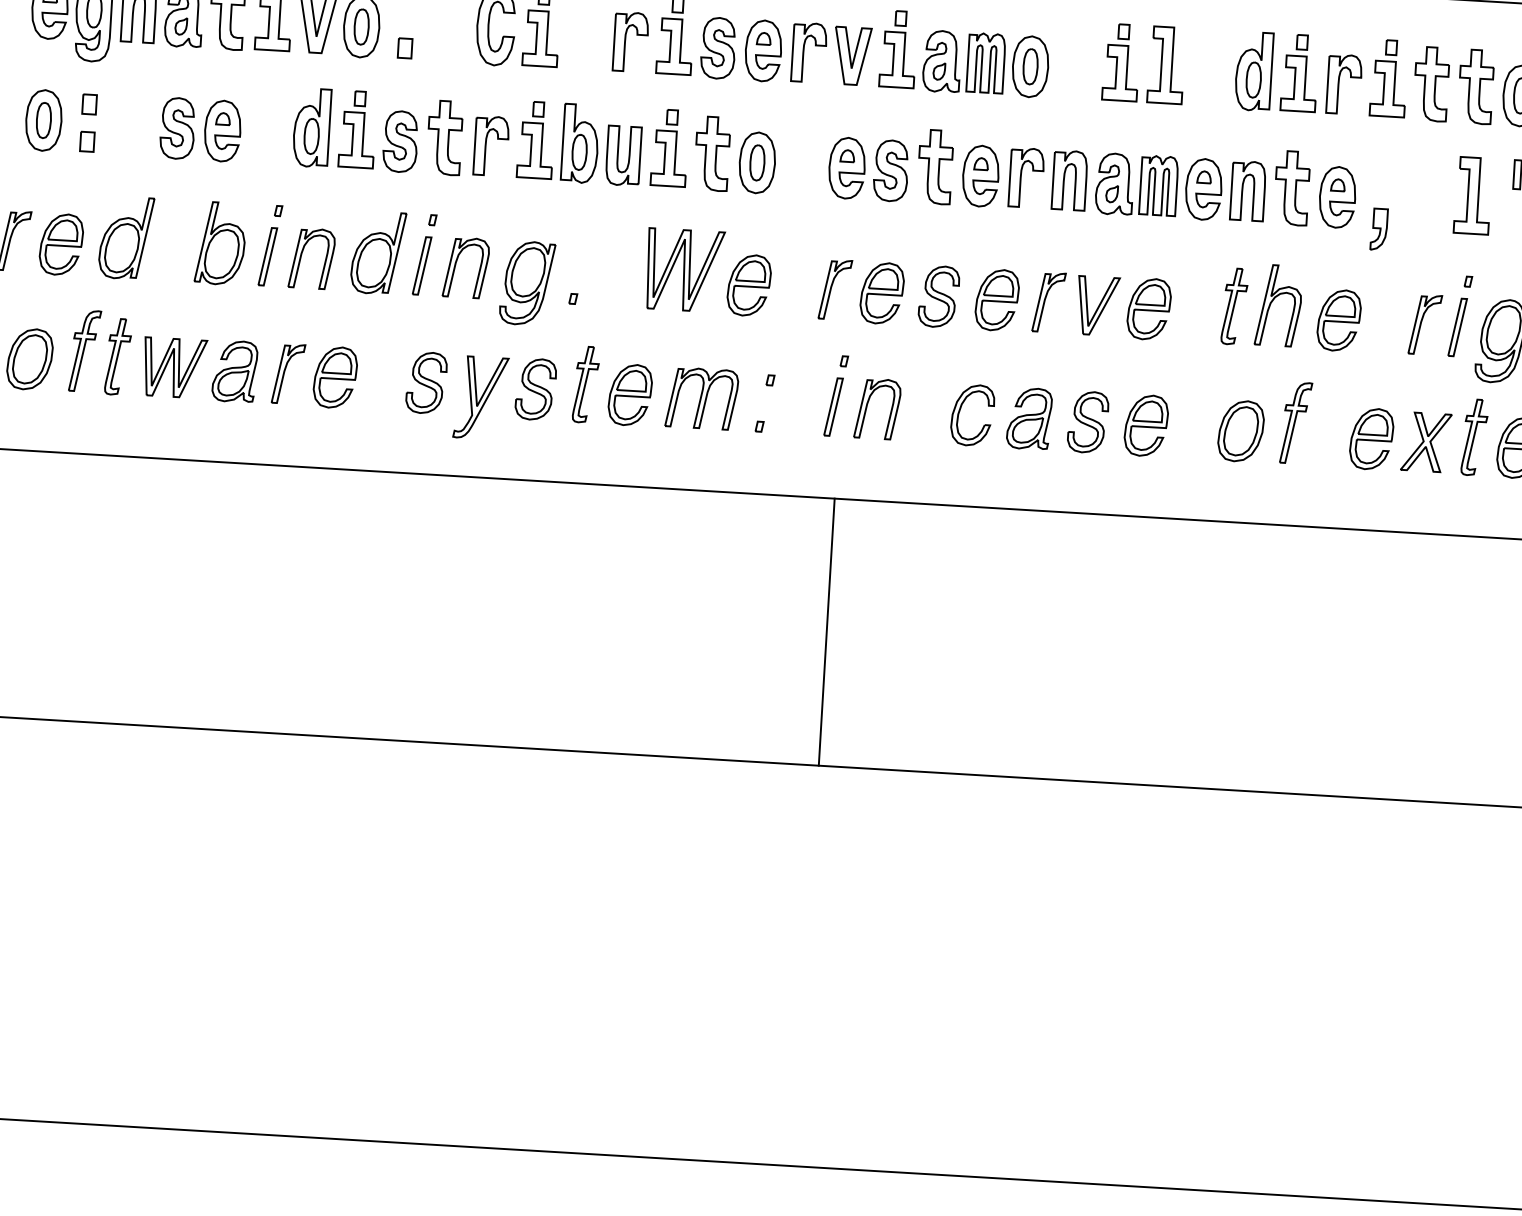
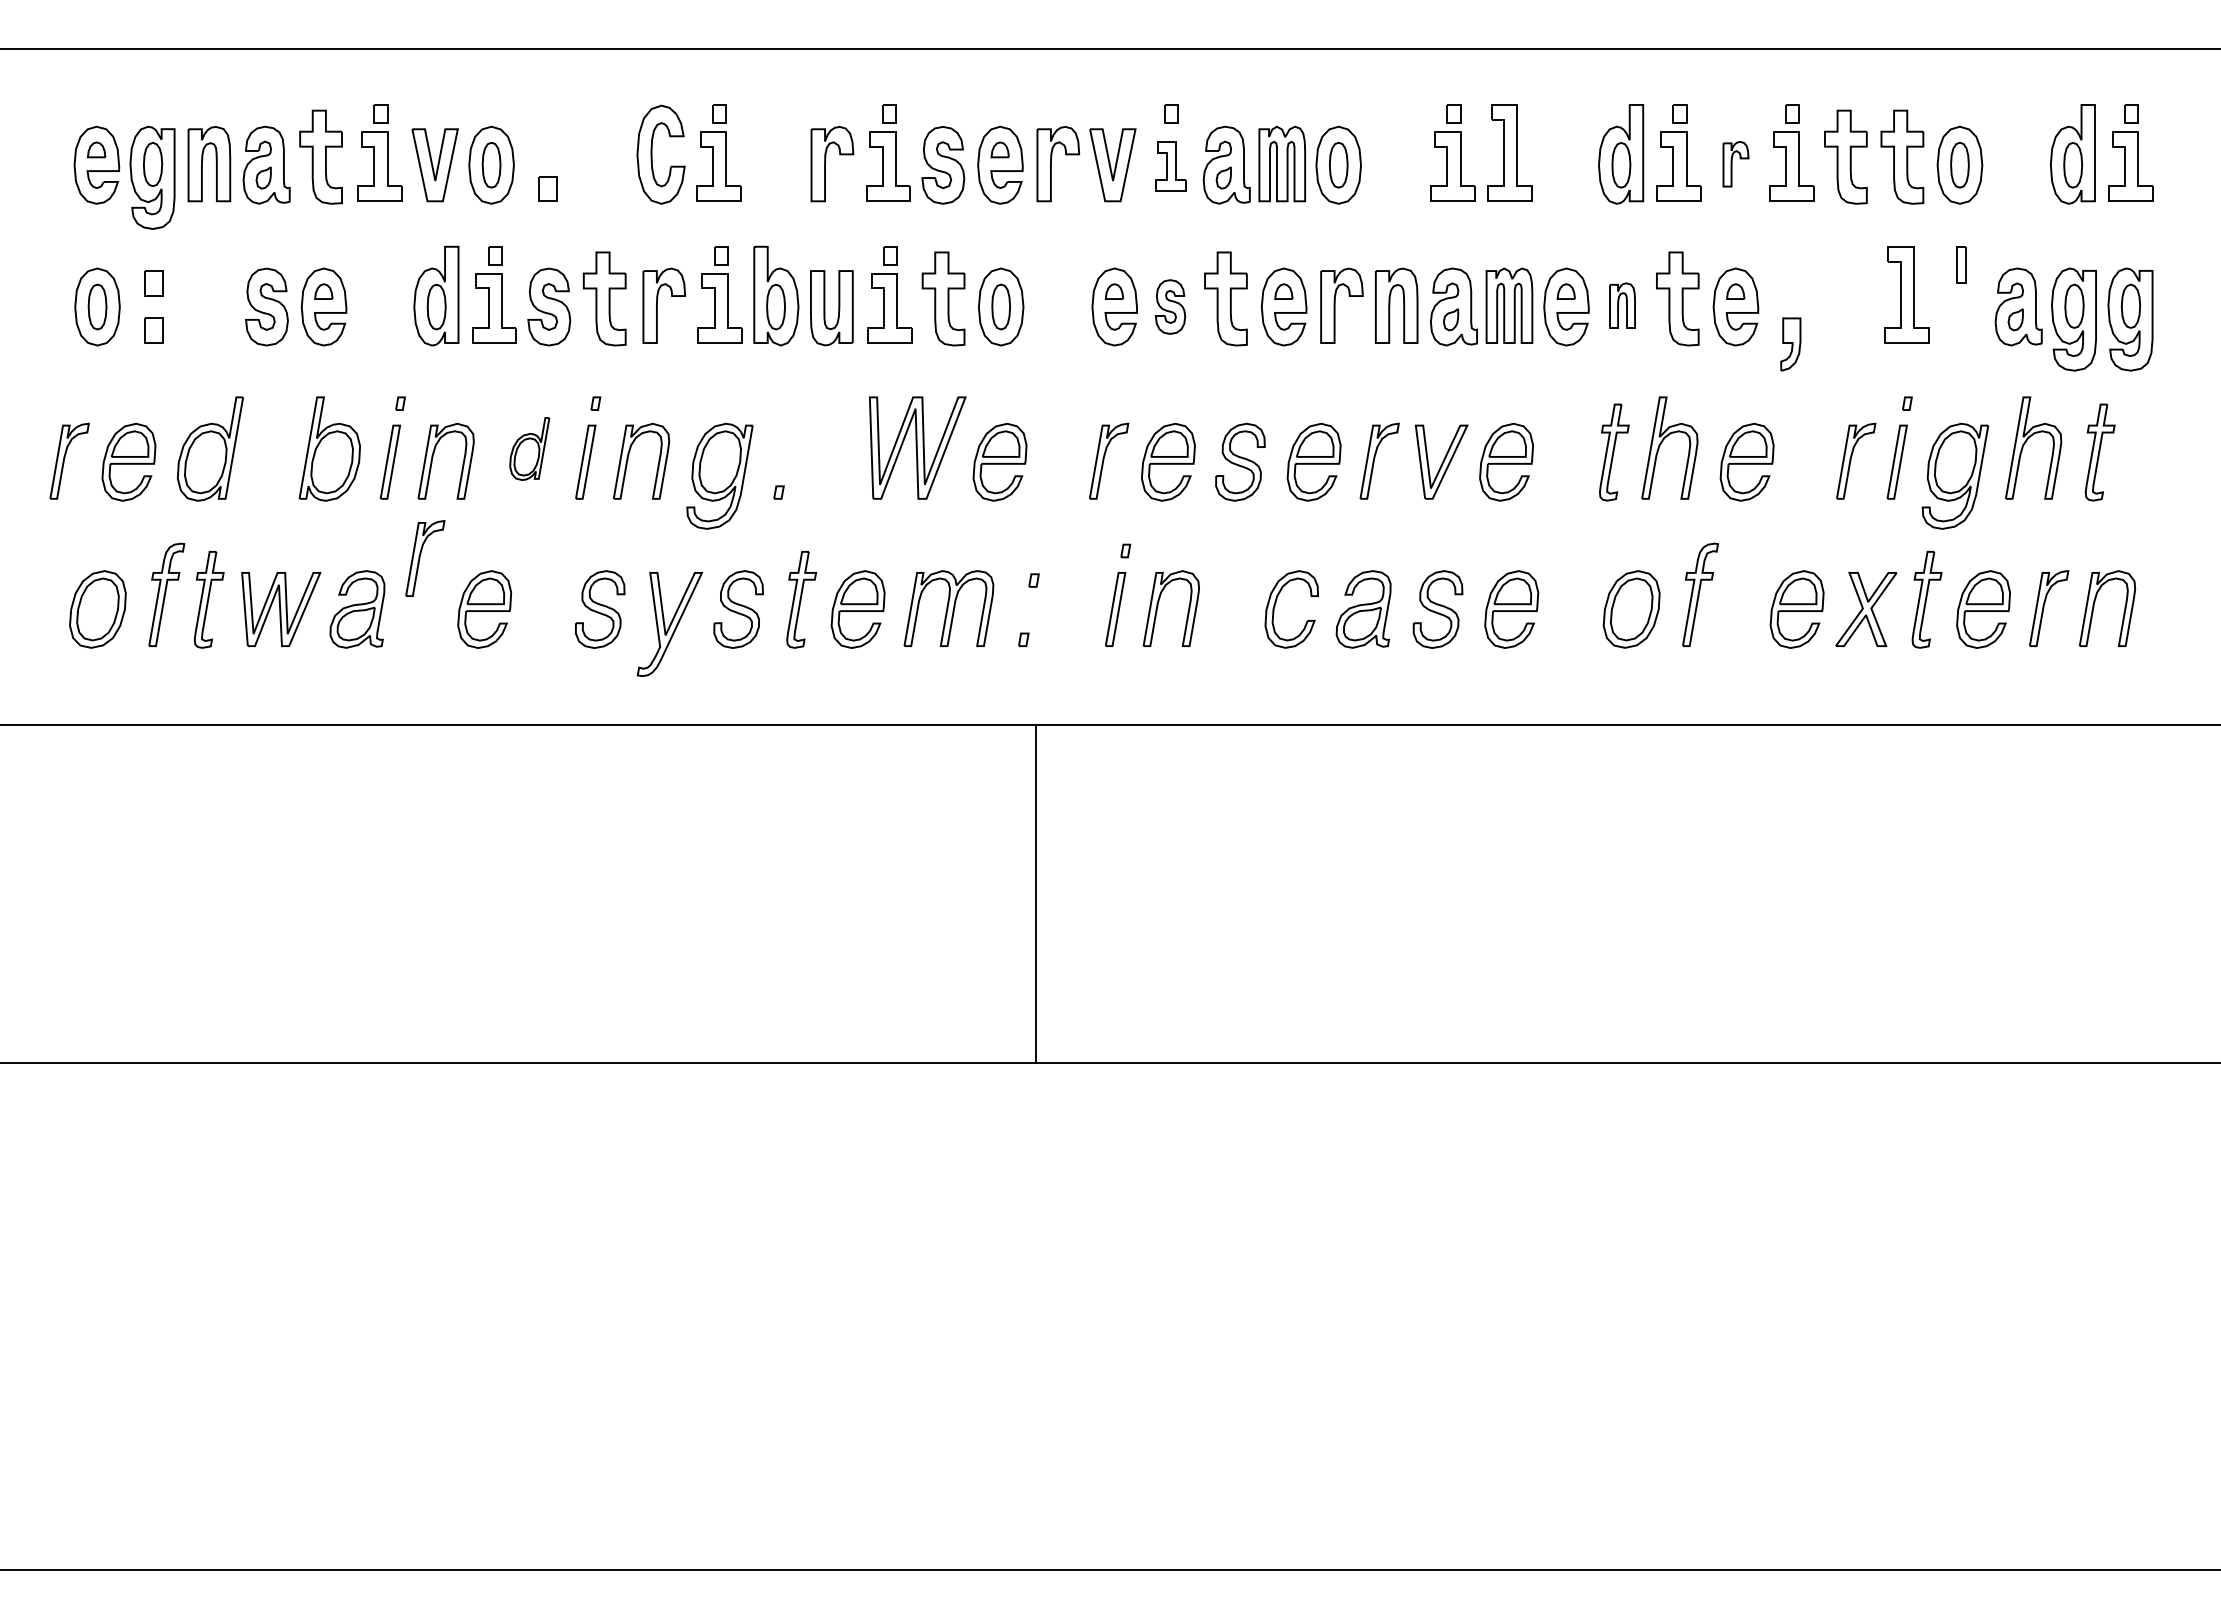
part: (897, 59) -> (1170, 166), size x0.7
part: (1343, 84) -> (1735, 164), size x0.6
part: (891, 170) -> (1170, 306), size x0.7
part: (1248, 190) -> (1622, 305), size x0.6
part: (378, 252) -> (529, 448), size x0.6
part: (288, 373) -> (425, 558), moved
line: (826, 631) -> (1035, 893), moved

